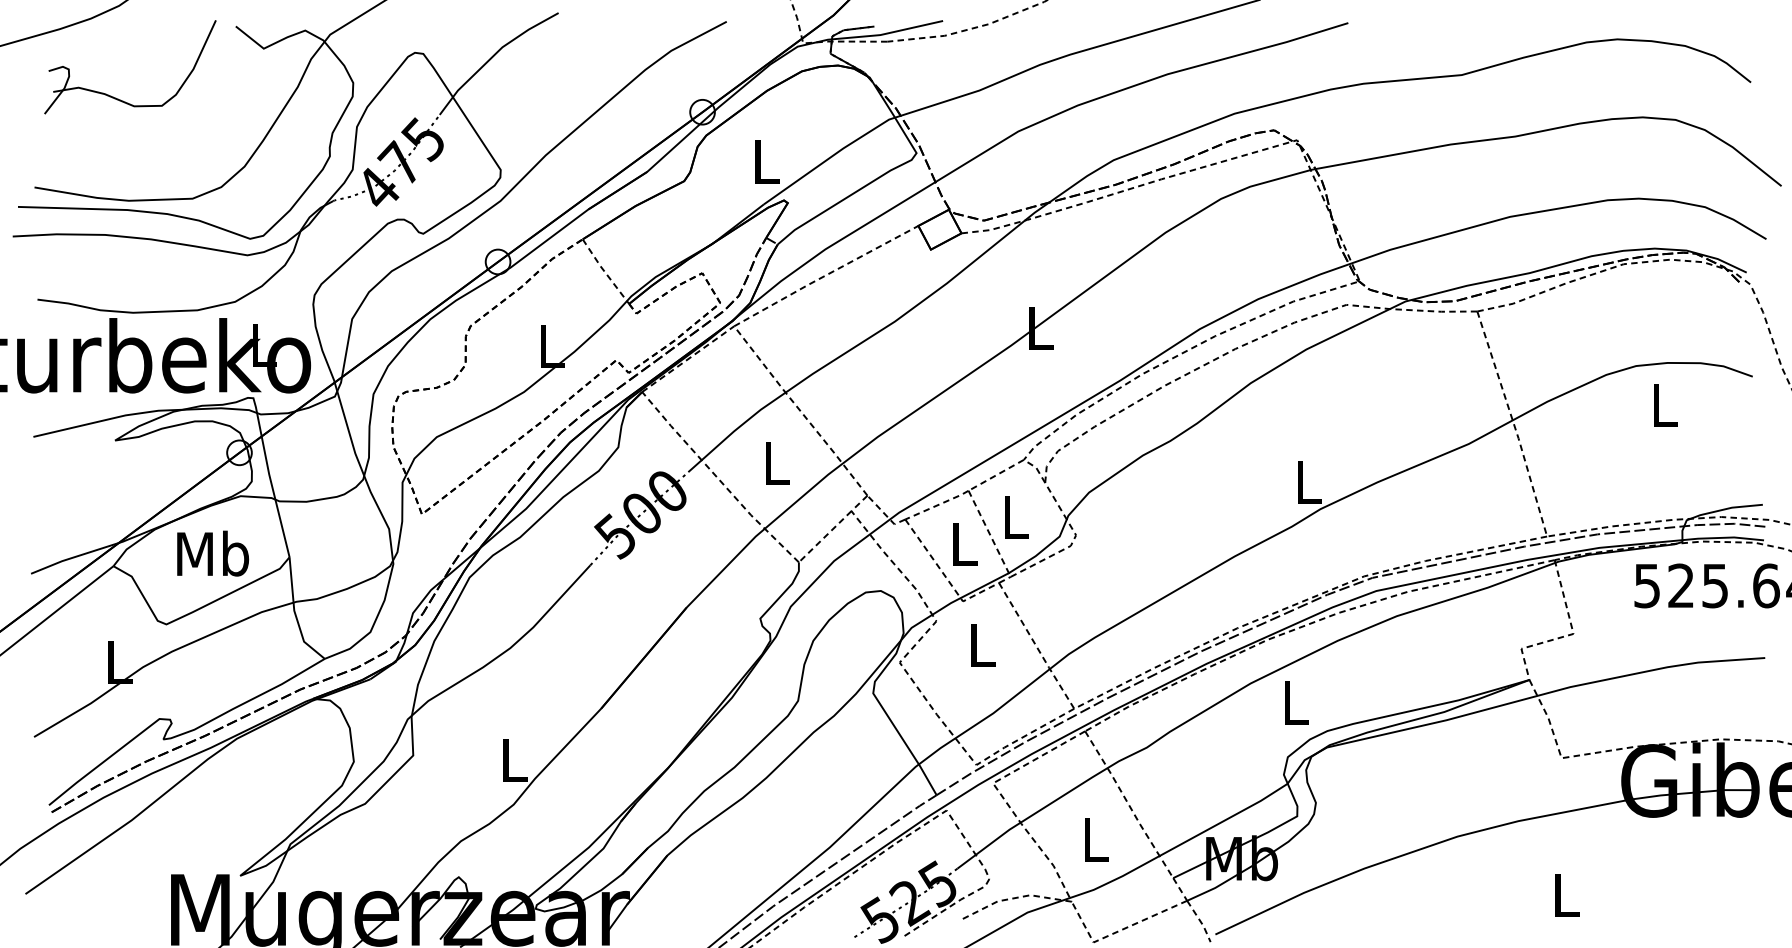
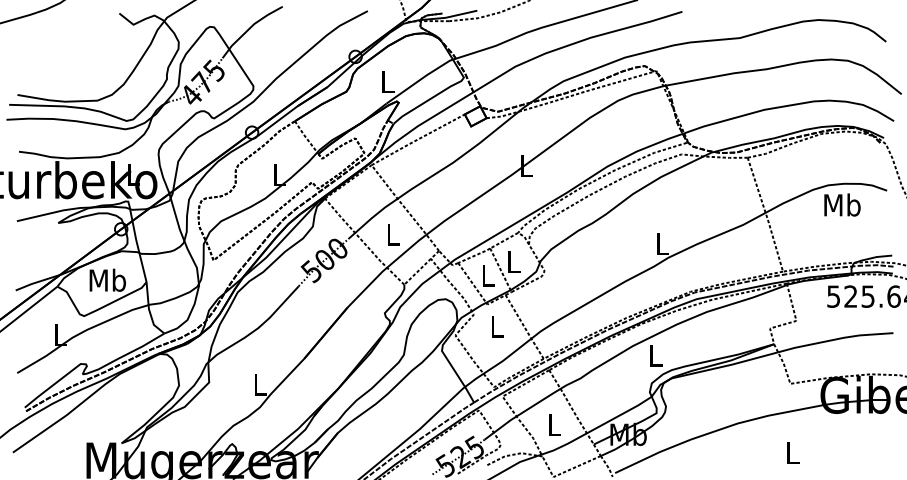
part: (119, 97) -> (60, 49), removed
text: (1664, 403) -> (842, 204), L -> Mb

